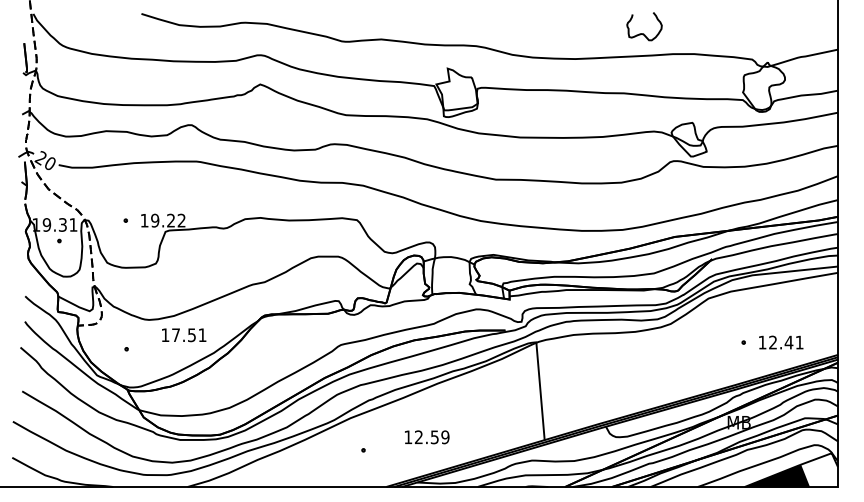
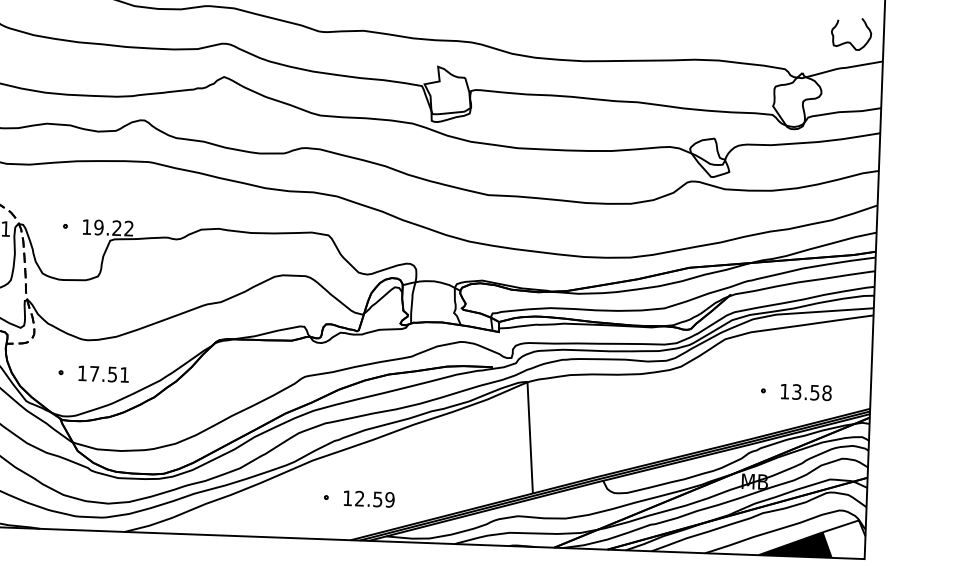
curve: (643, 33) -> (850, 41), moved
text: (184, 335) -> (104, 374), moved
text: (786, 342) -> (812, 392), 12.41 -> 13.58
text: (427, 437) -> (369, 499), moved

